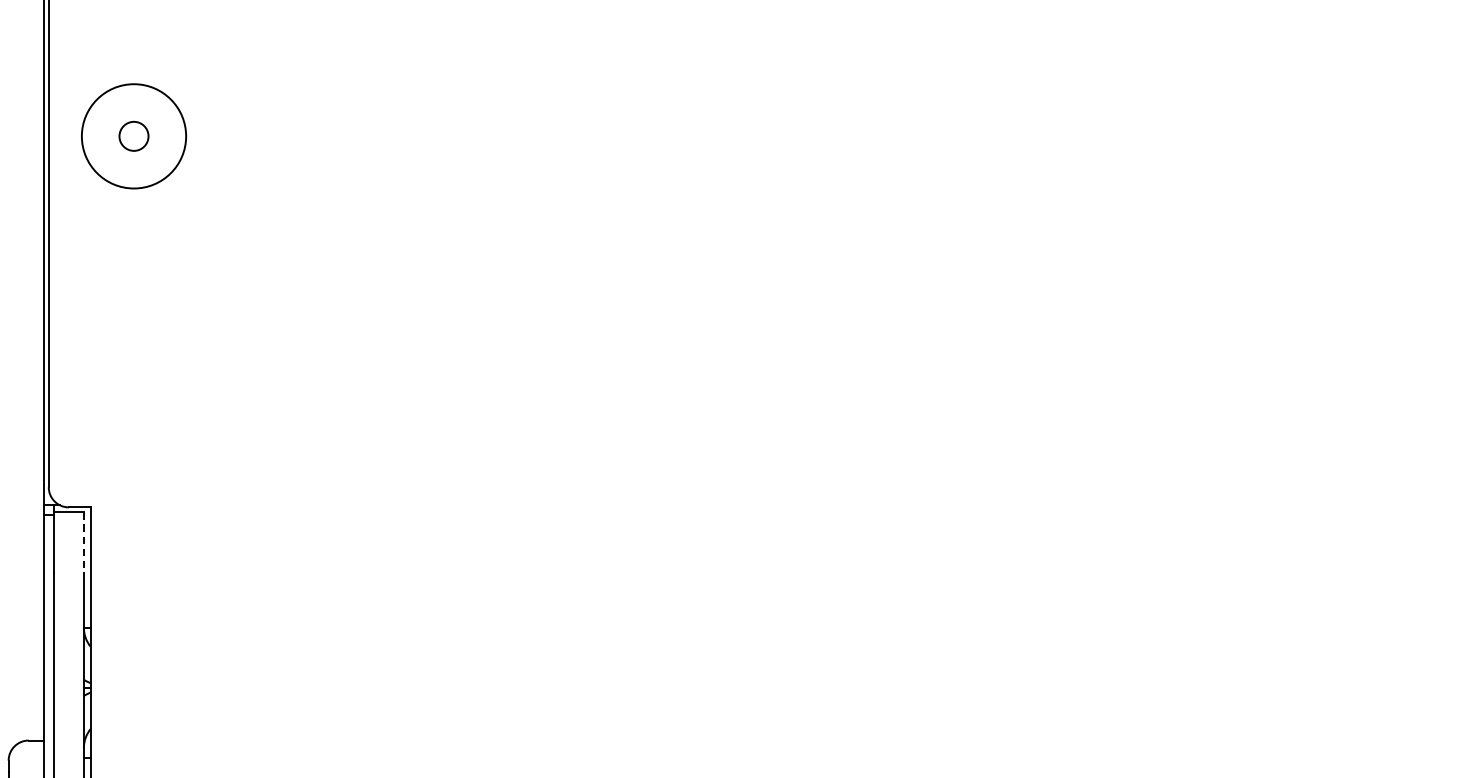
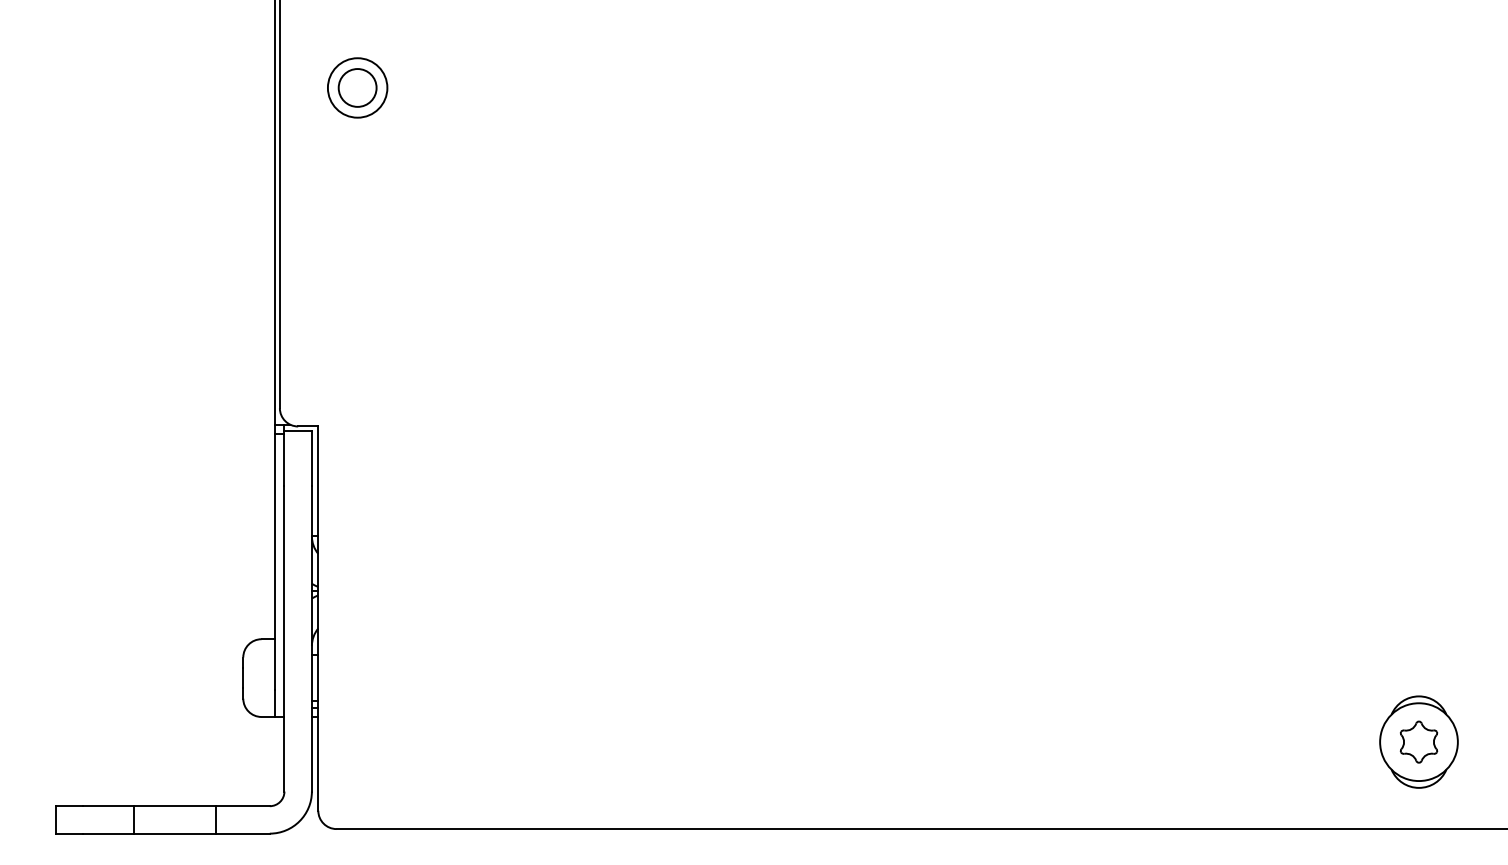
circle: (133, 135) -> (357, 87), size x0.62
circle: (133, 135) -> (357, 87), size x1.43
line: (83, 543) -> (311, 459), dashed -> solid

